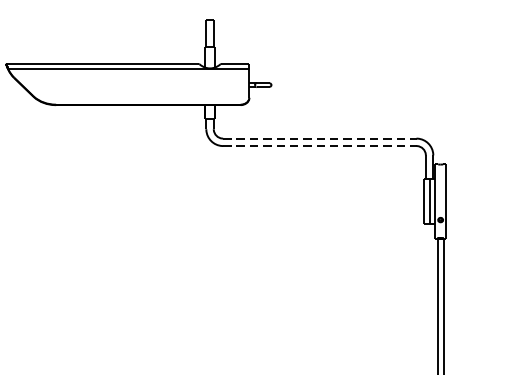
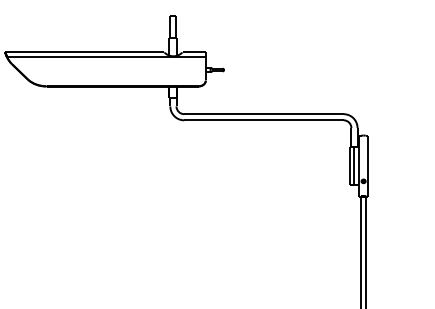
line: (319, 138) -> (263, 114), dashed -> solid
line: (319, 146) -> (263, 120), dashed -> solid

